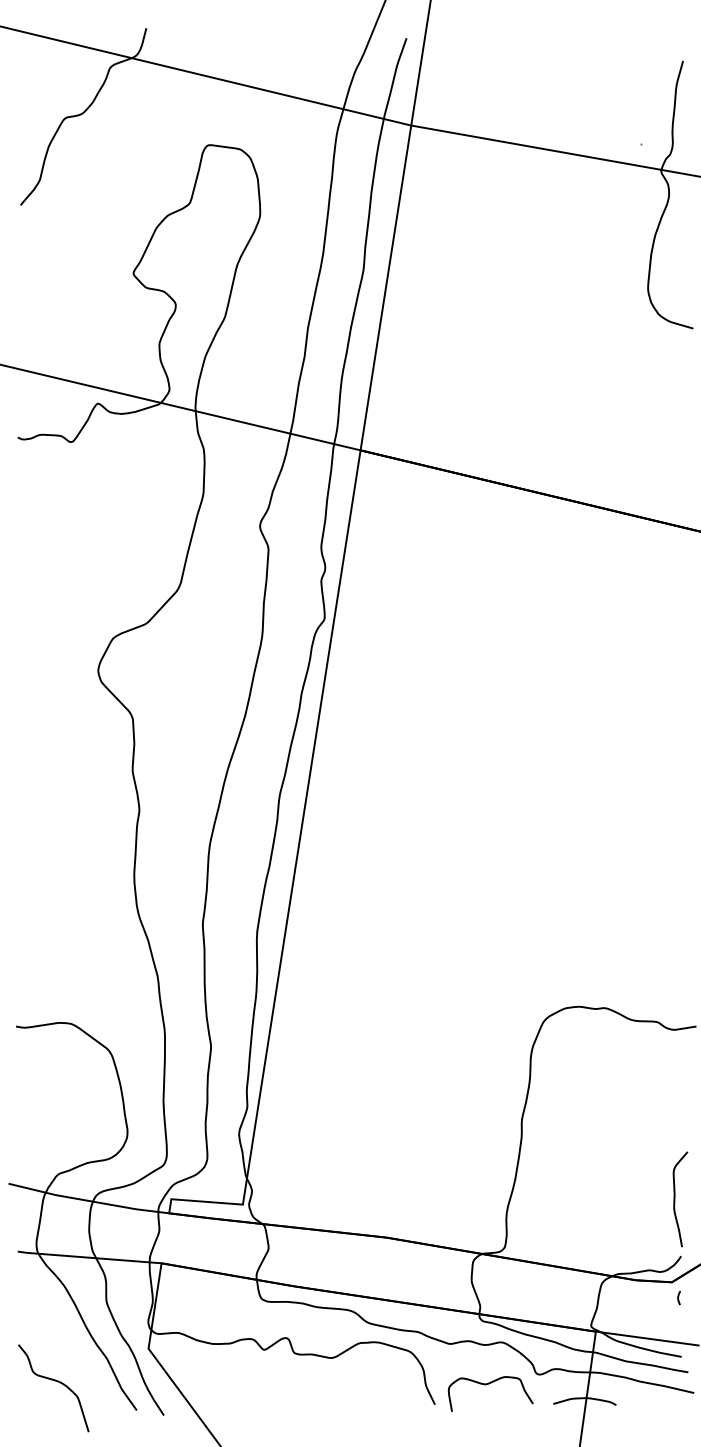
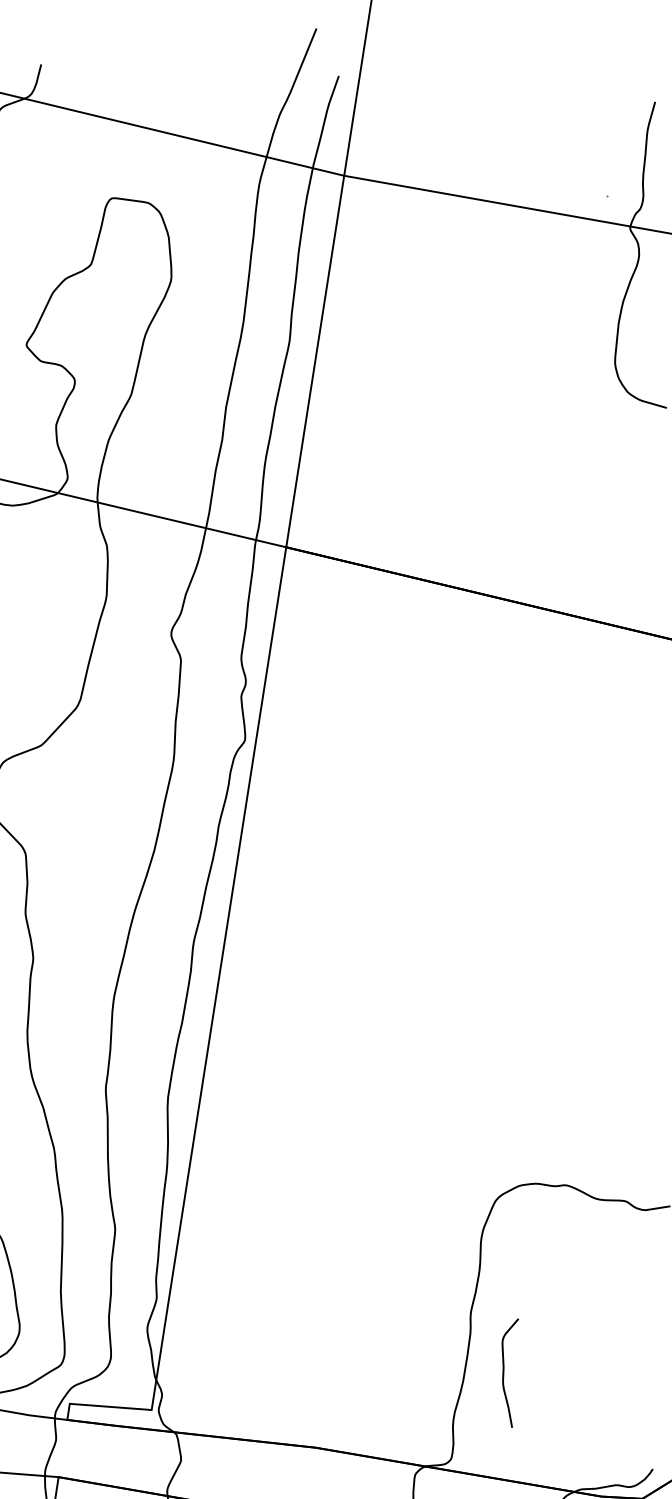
curve: (675, 1199) -> (504, 1373), moved

